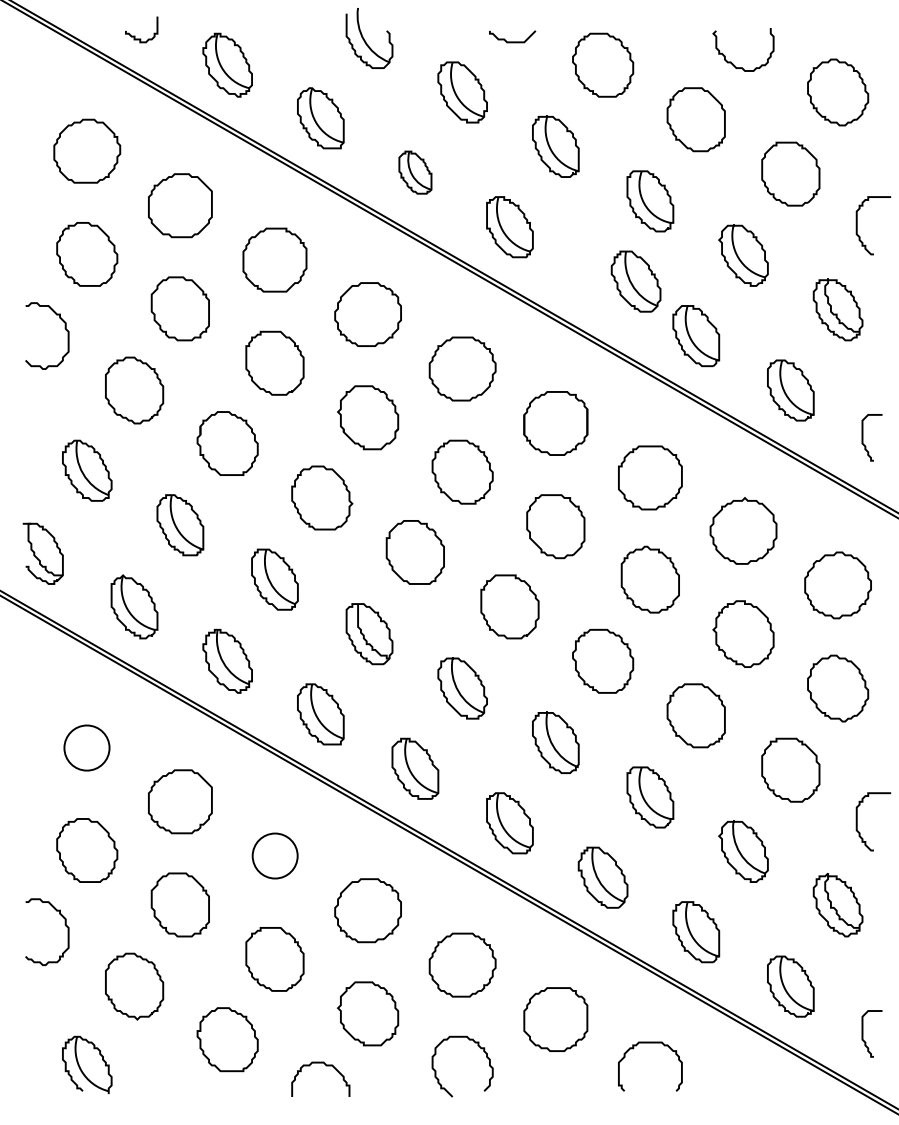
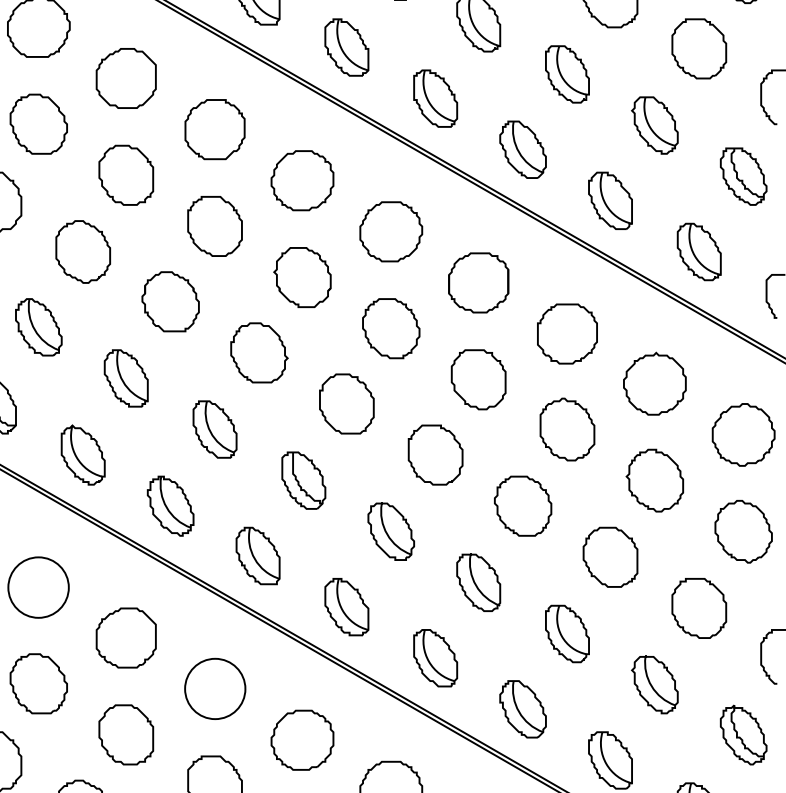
part: (415, 172) -> (346, 47), size x1.43
part: (635, 281) -> (522, 149), moved
circle: (86, 747) -> (38, 587), size x1.43
circle: (275, 855) -> (215, 688), size x1.43

